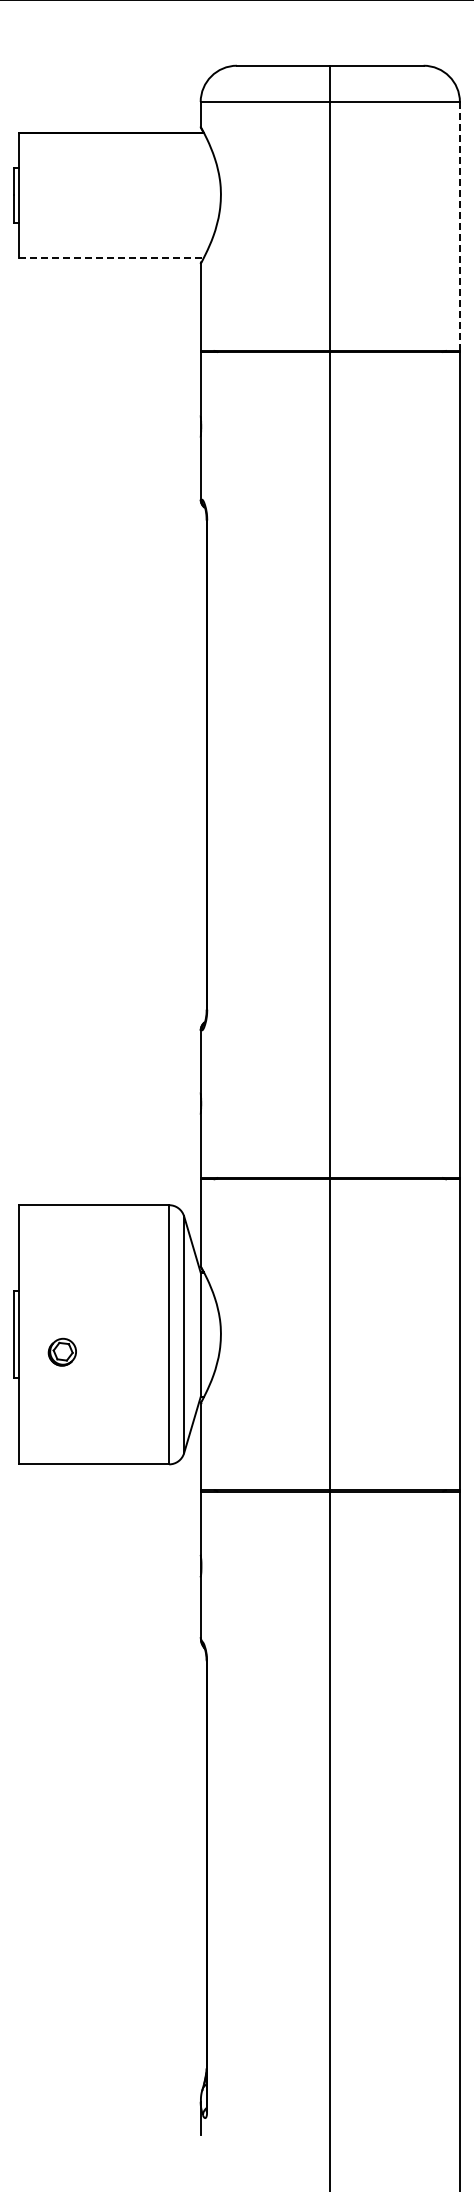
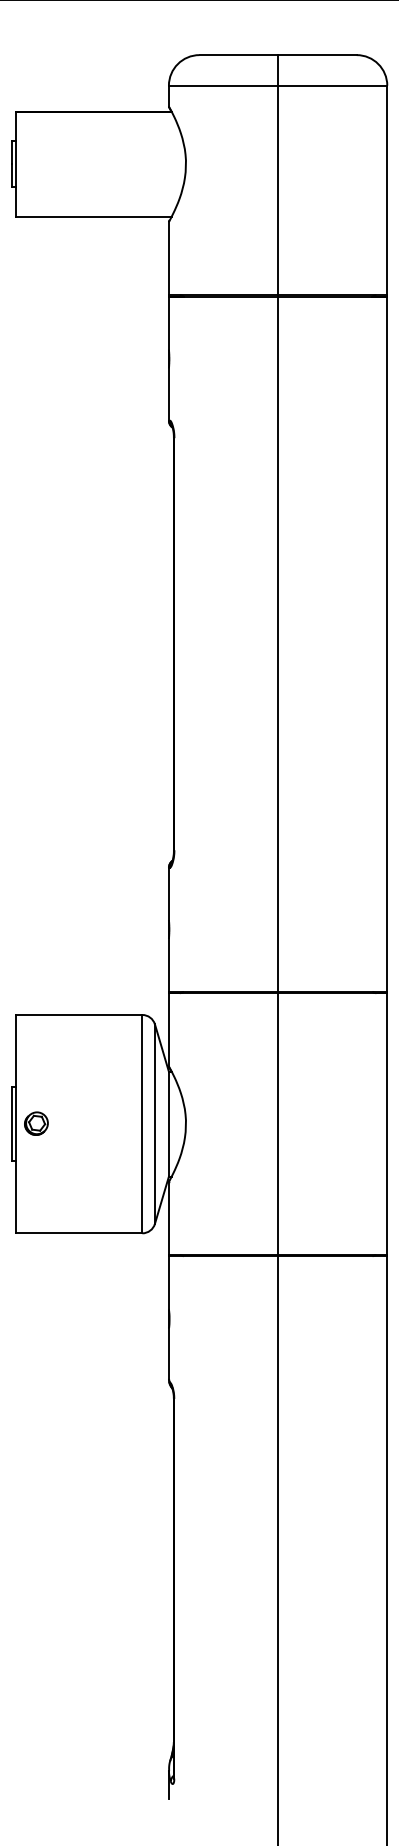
line: (459, 225) -> (386, 189), dashed -> solid
line: (112, 257) -> (94, 216), dashed -> solid
part: (61, 1351) -> (35, 1123), moved

